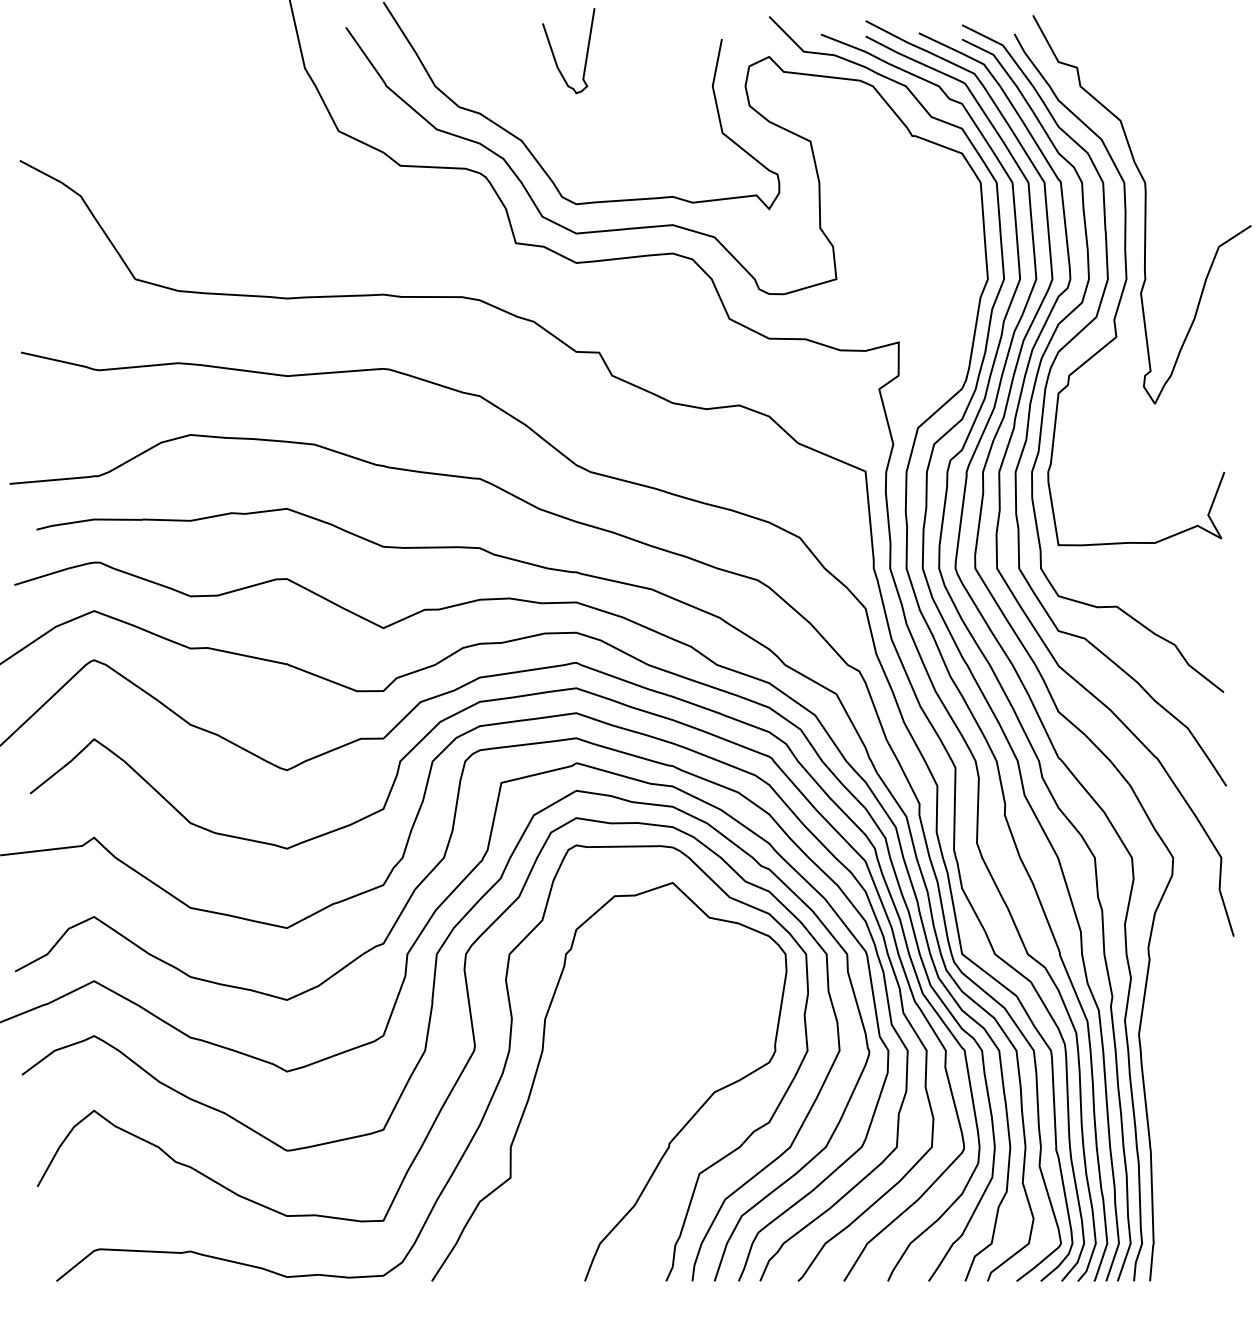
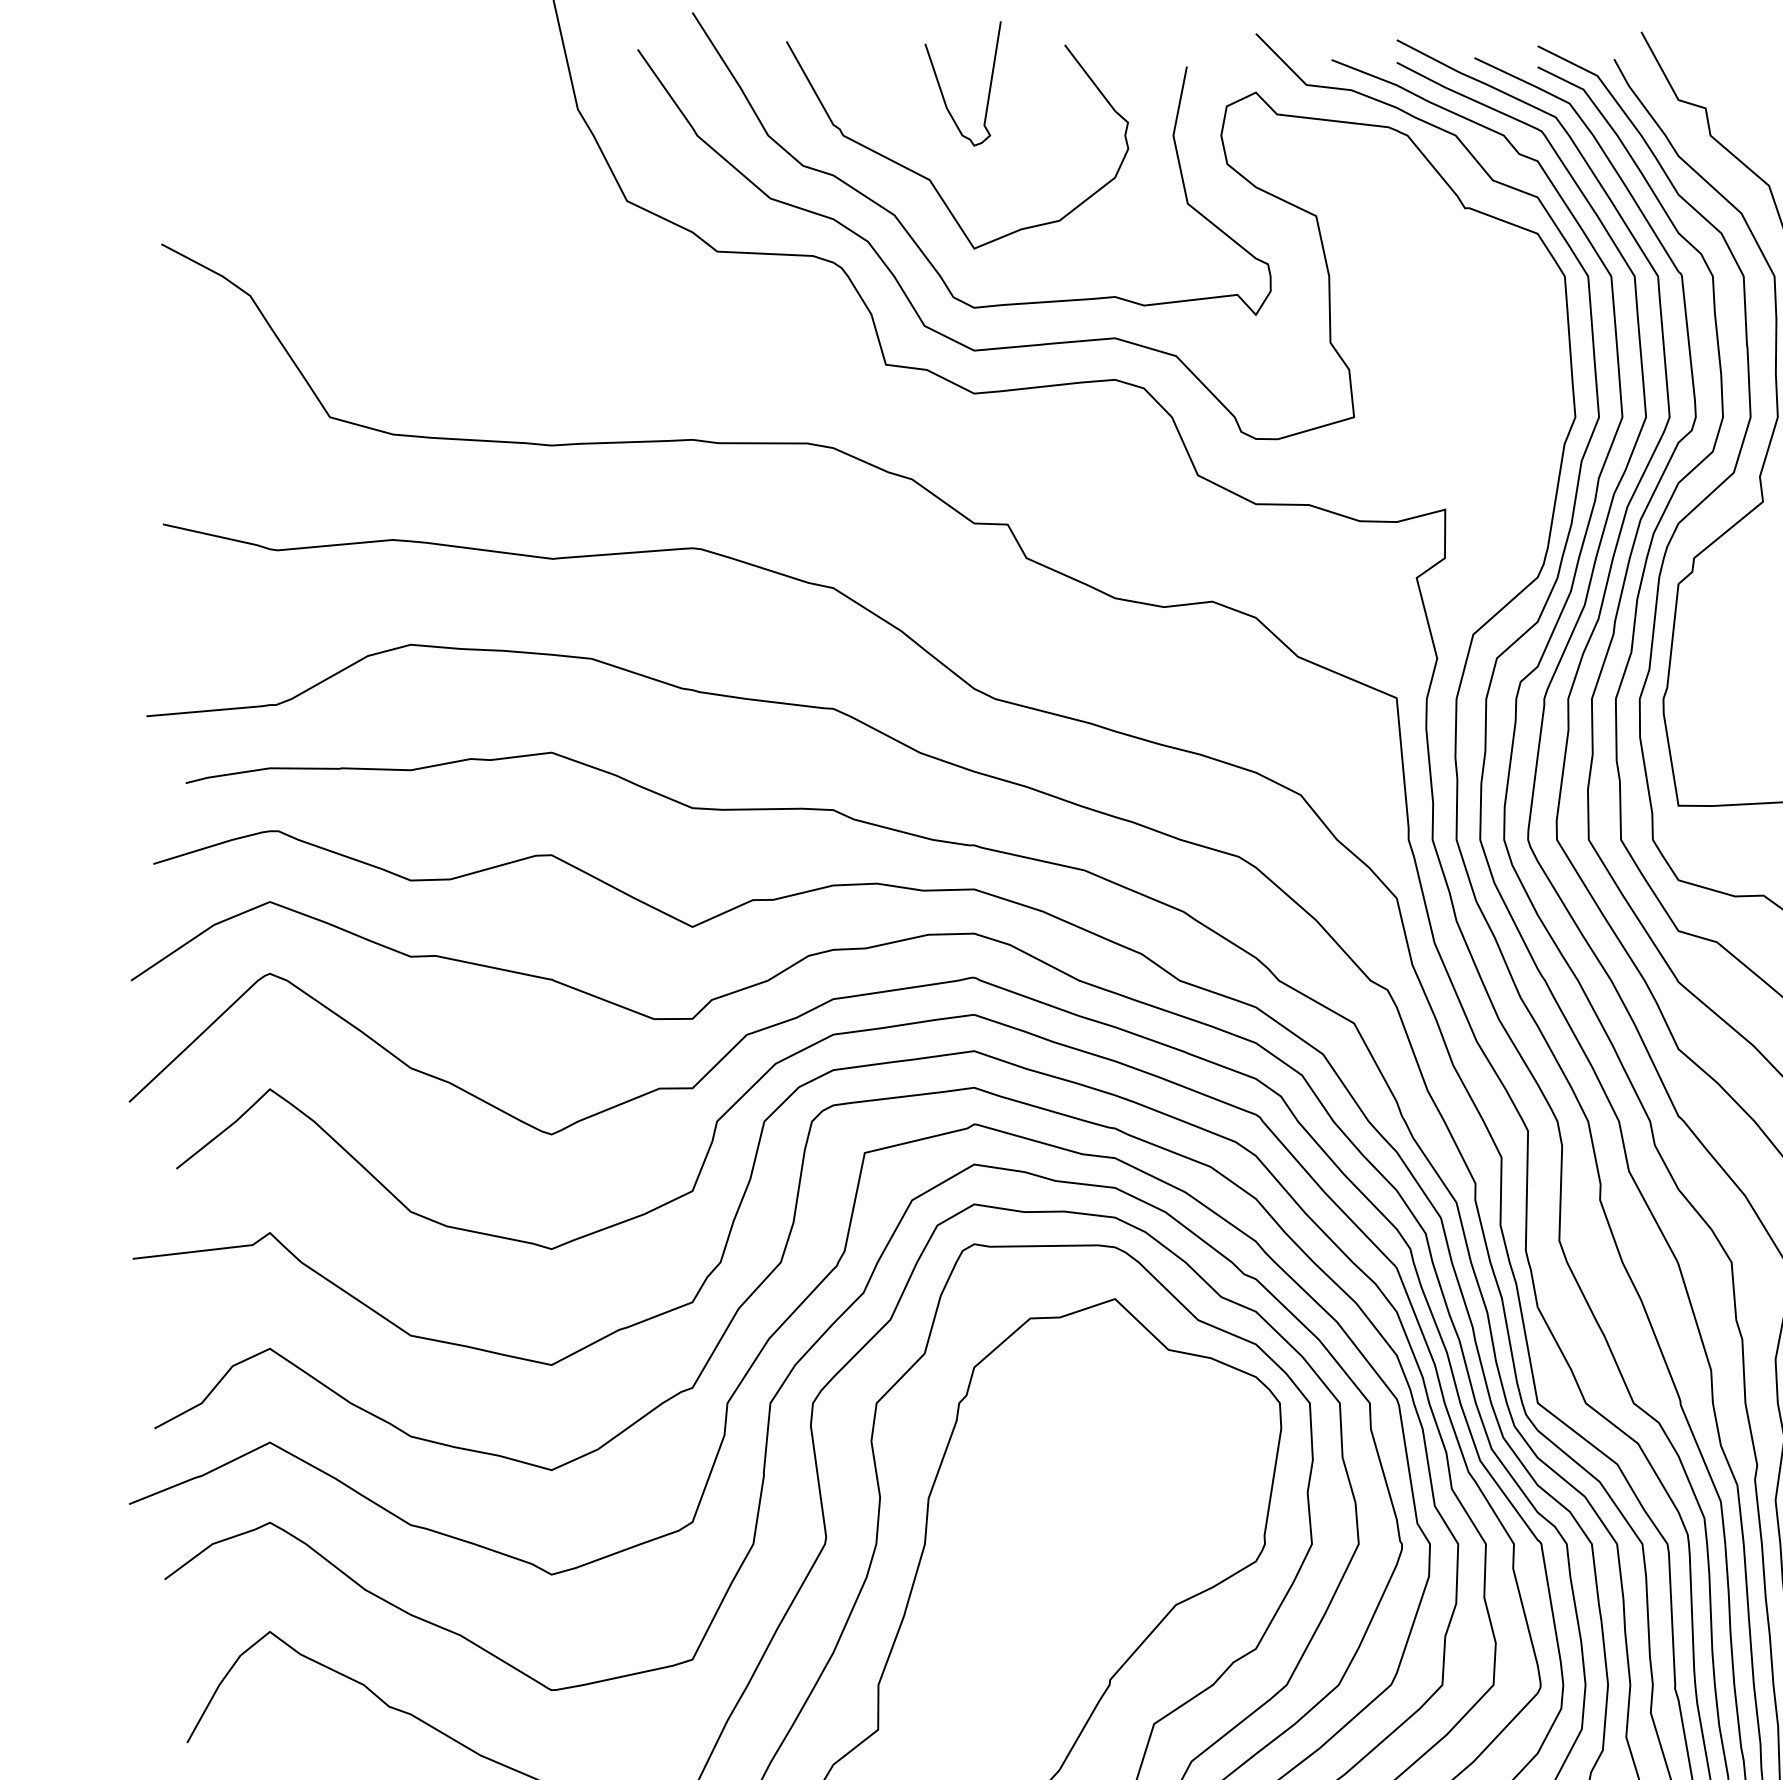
curve: (545, 115) -> (929, 178), added

